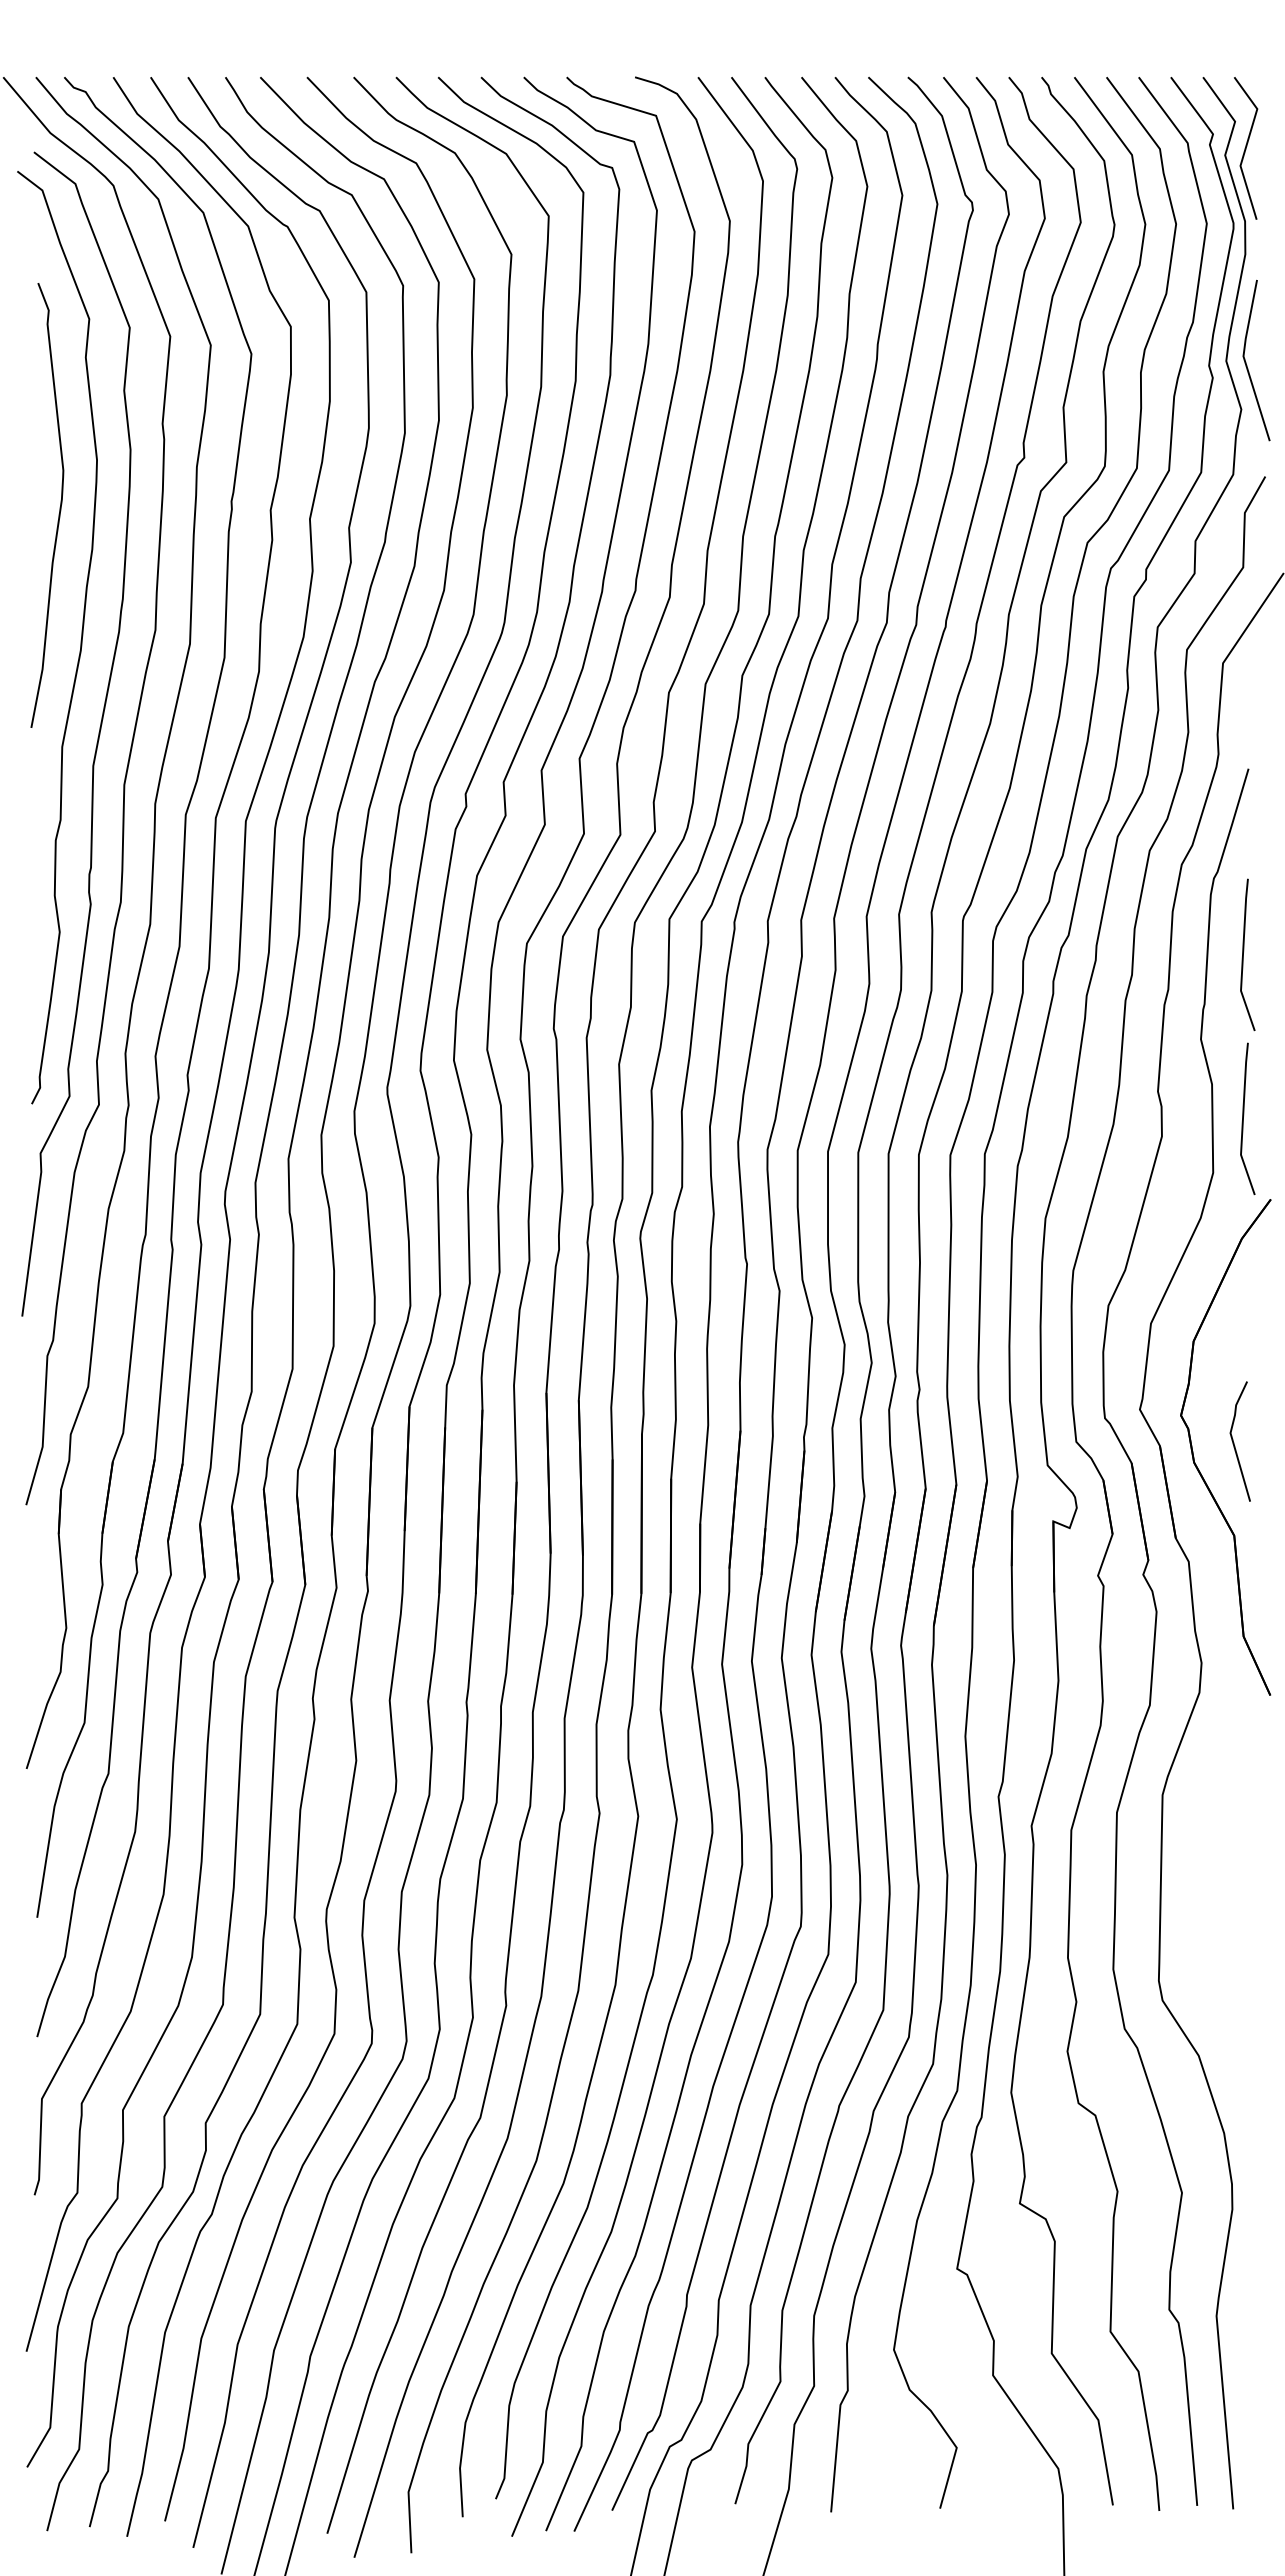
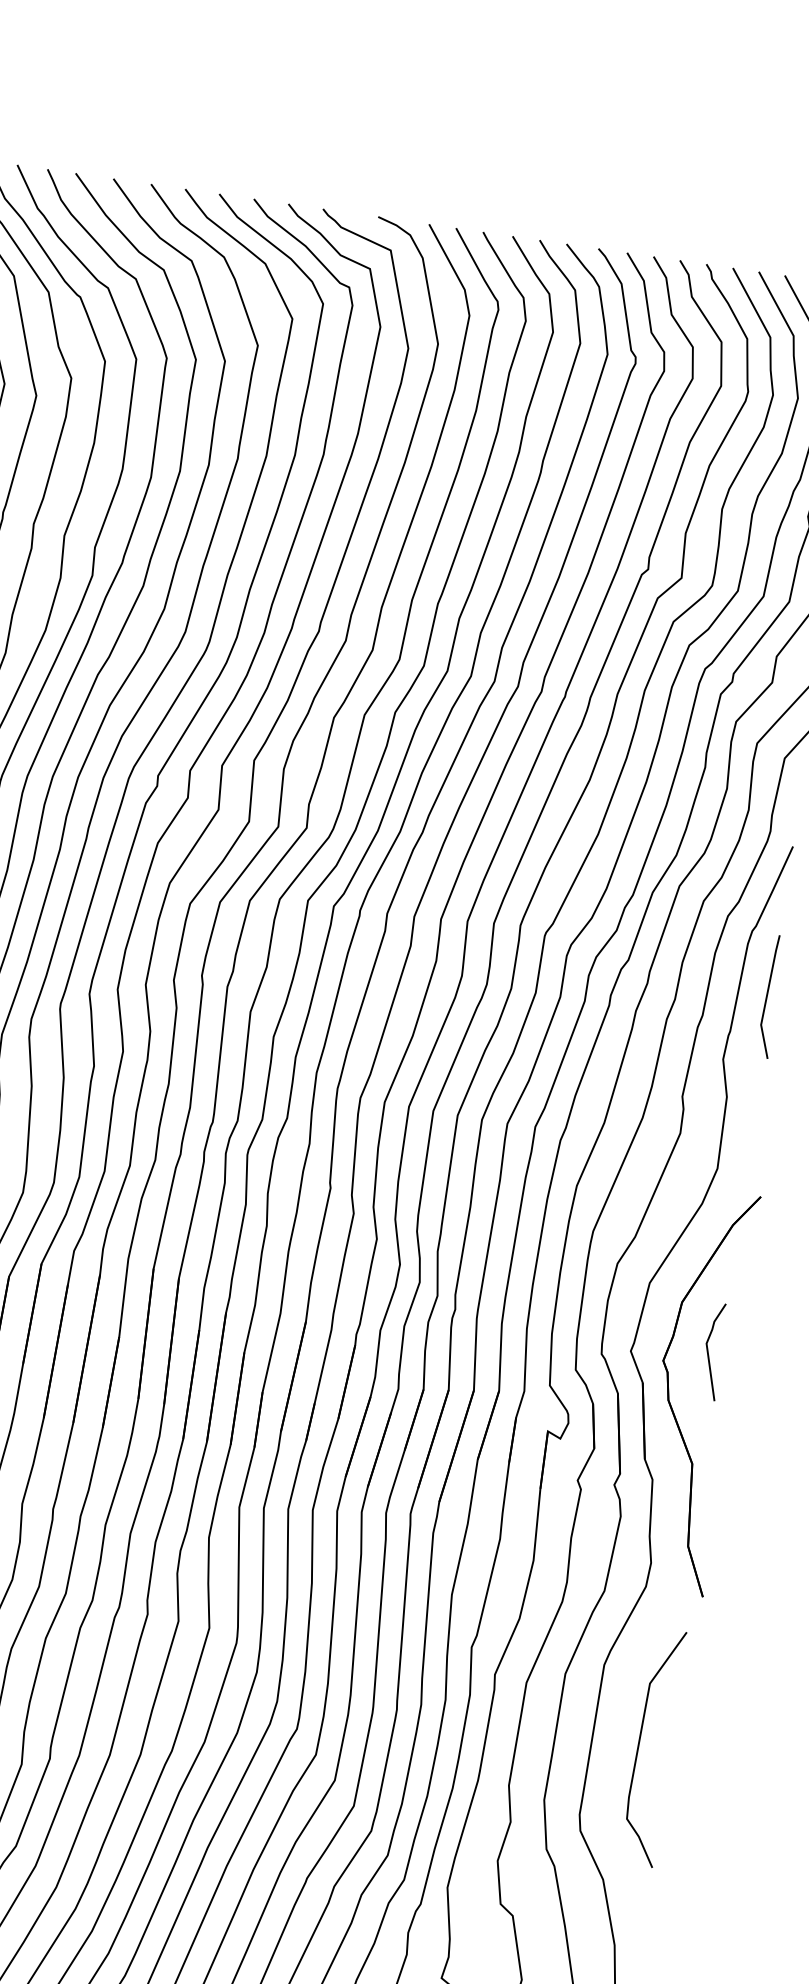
line: (1243, 1118) -> (748, 1128), removed
line: (1234, 1442) -> (708, 1351), moved
curve: (1219, 1886) -> (639, 1745), added

